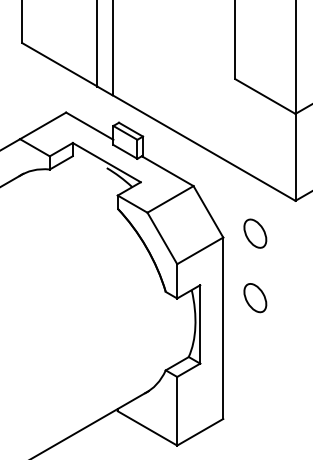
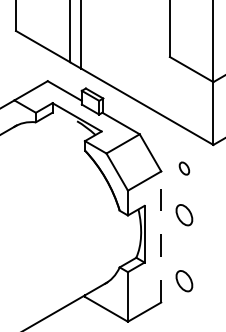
part: (255, 233) -> (184, 168), size x0.6
line: (223, 328) -> (161, 237), solid -> dashed
part: (255, 389) -> (184, 281), added

